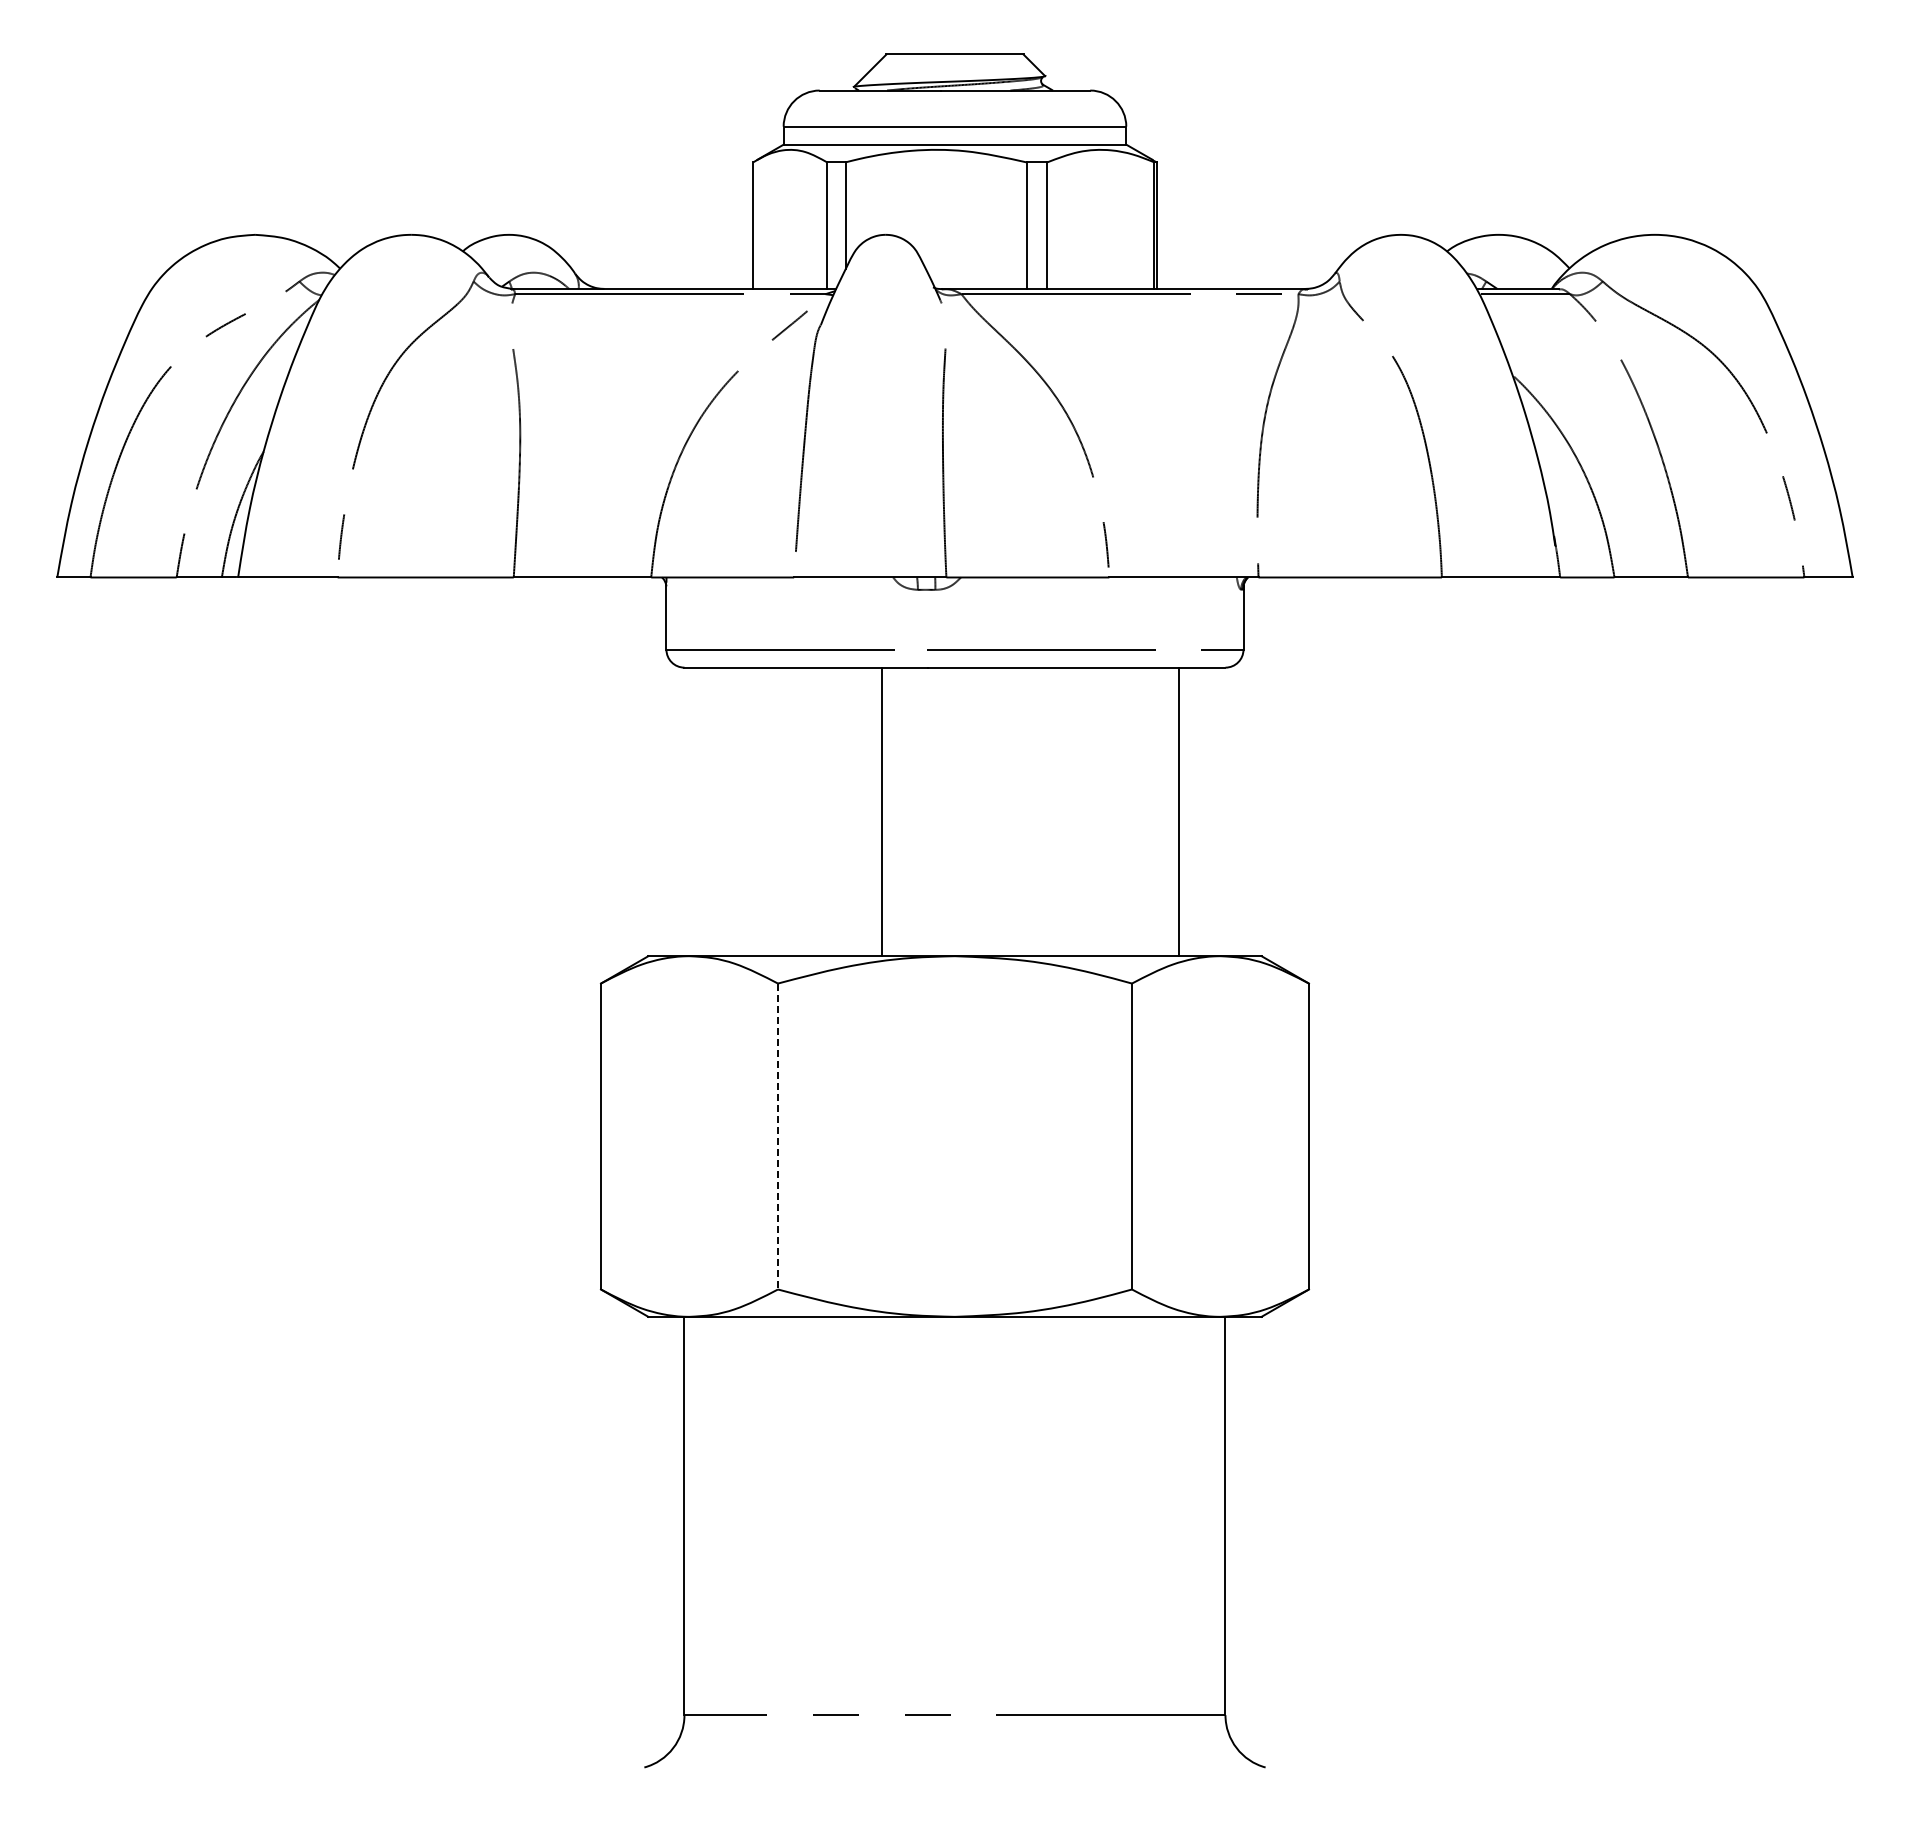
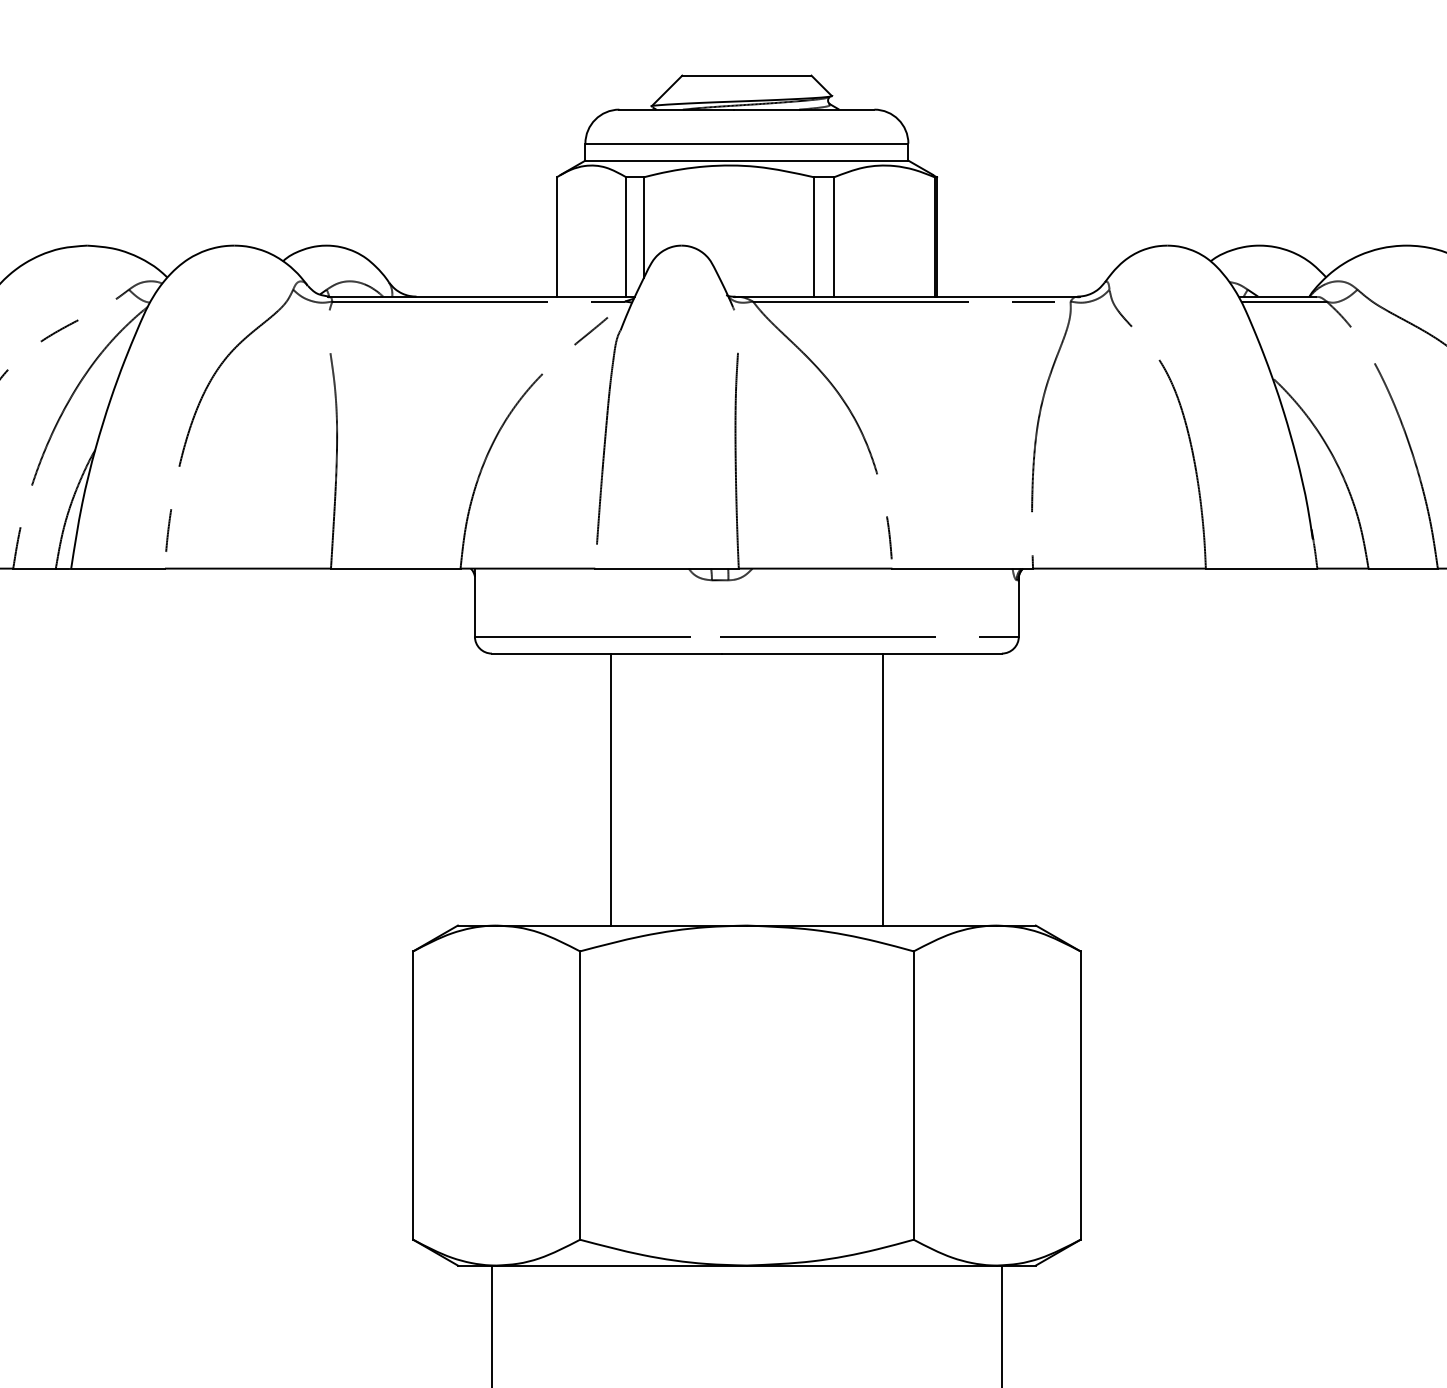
line: (881, 811) -> (610, 789), moved
line: (1179, 811) -> (883, 789), moved
line: (778, 1136) -> (580, 1095), dashed -> solid

